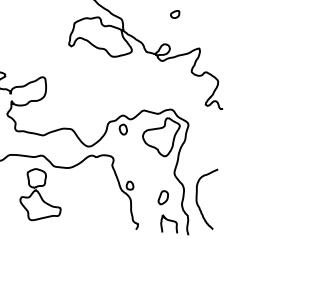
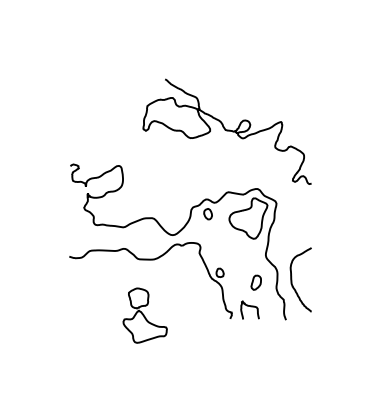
part: (174, 13) -> (252, 87), removed
part: (40, 195) -> (144, 315), moved
curve: (170, 221) -> (250, 307), moved

